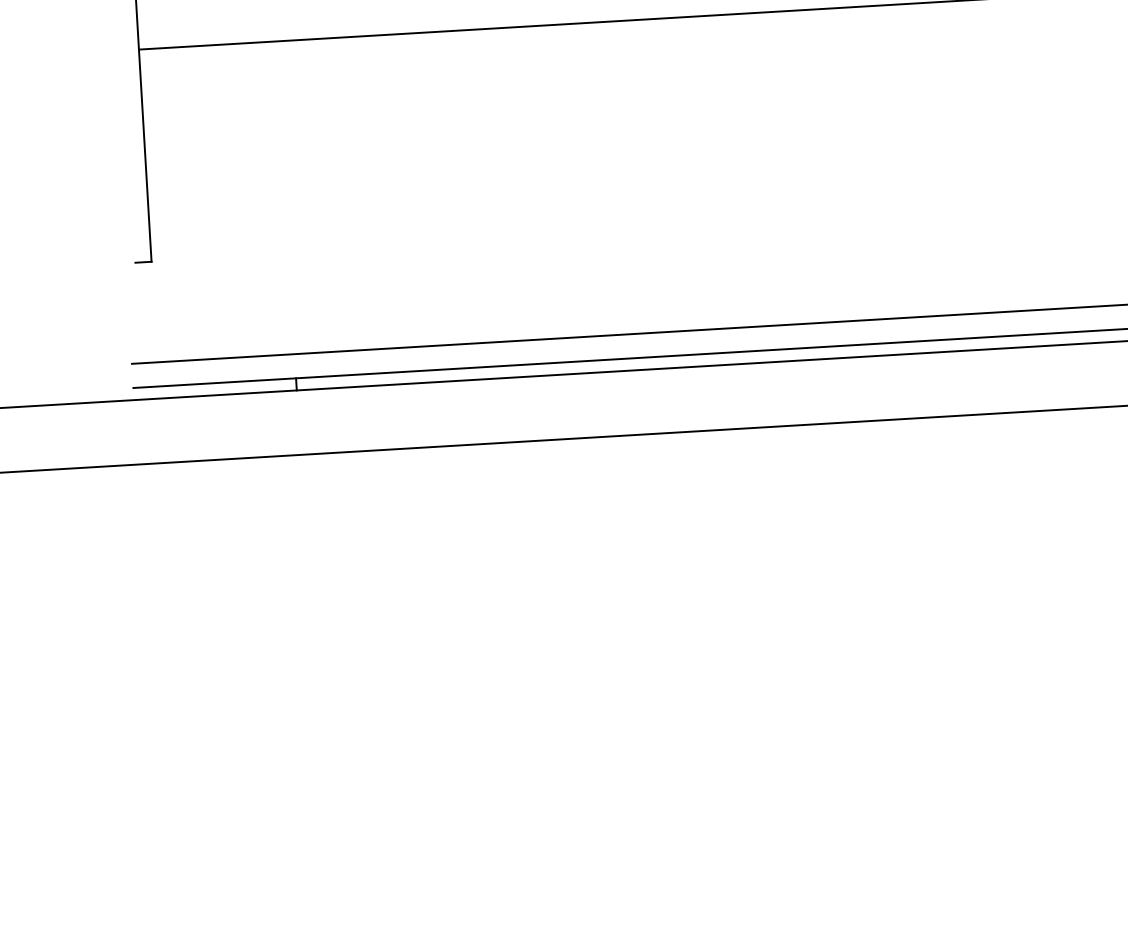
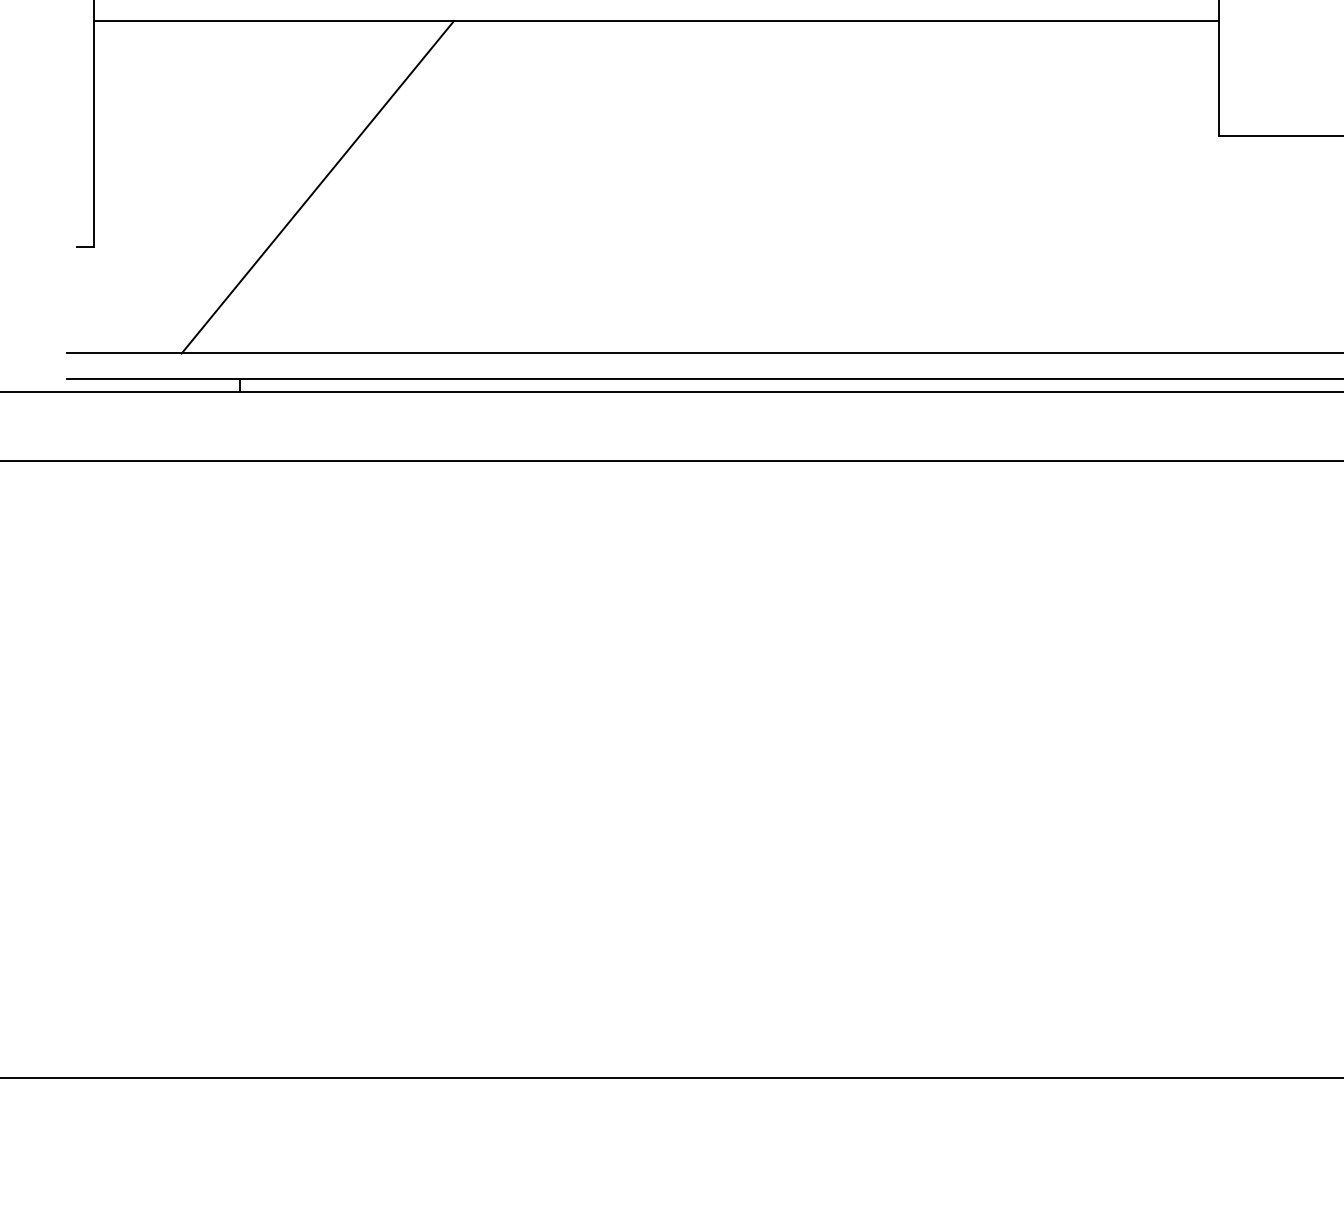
line: (358, 192) -> (317, 186), added

